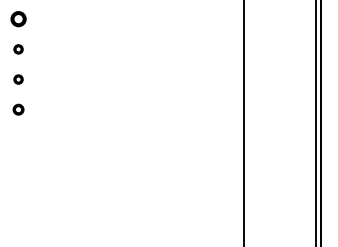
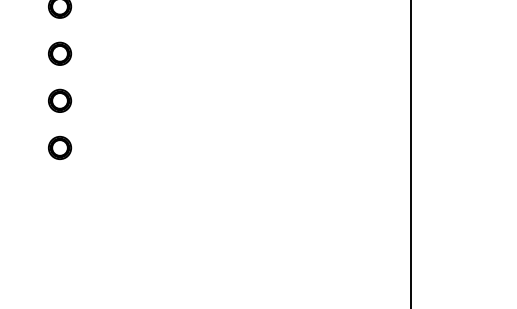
part: (18, 49) -> (59, 54), size x1.67
part: (18, 79) -> (59, 100), size x1.67
part: (18, 109) -> (59, 147), size x1.43

